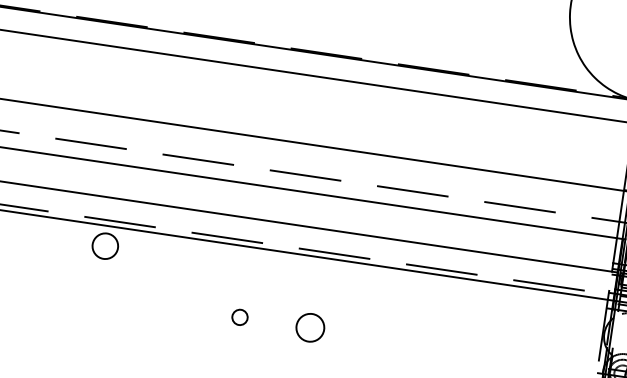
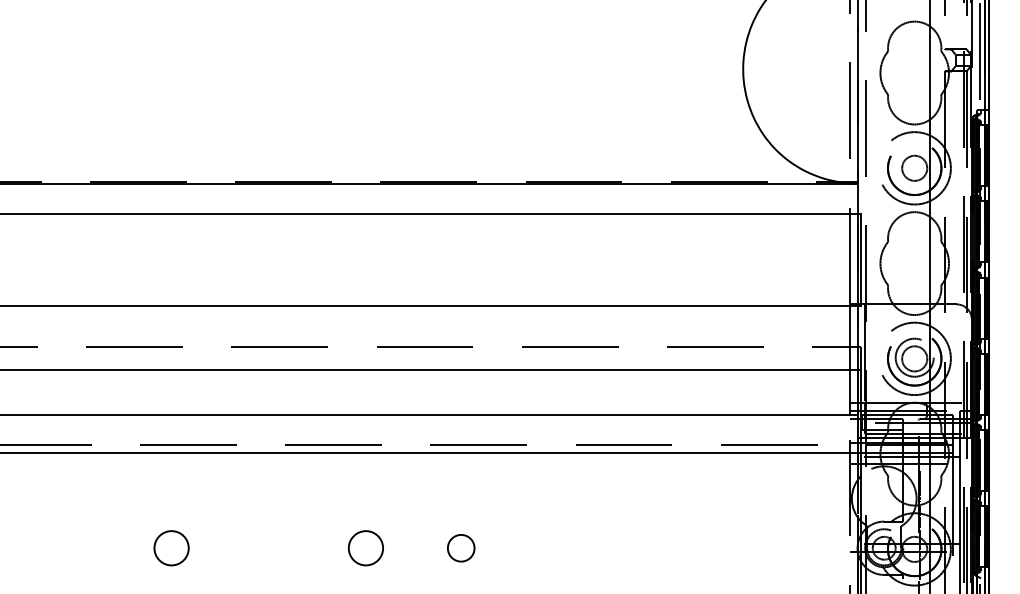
circle: (105, 246) -> (171, 548), moved
circle: (239, 317) -> (365, 548), size x1.67
circle: (309, 327) -> (460, 547), size x0.71

